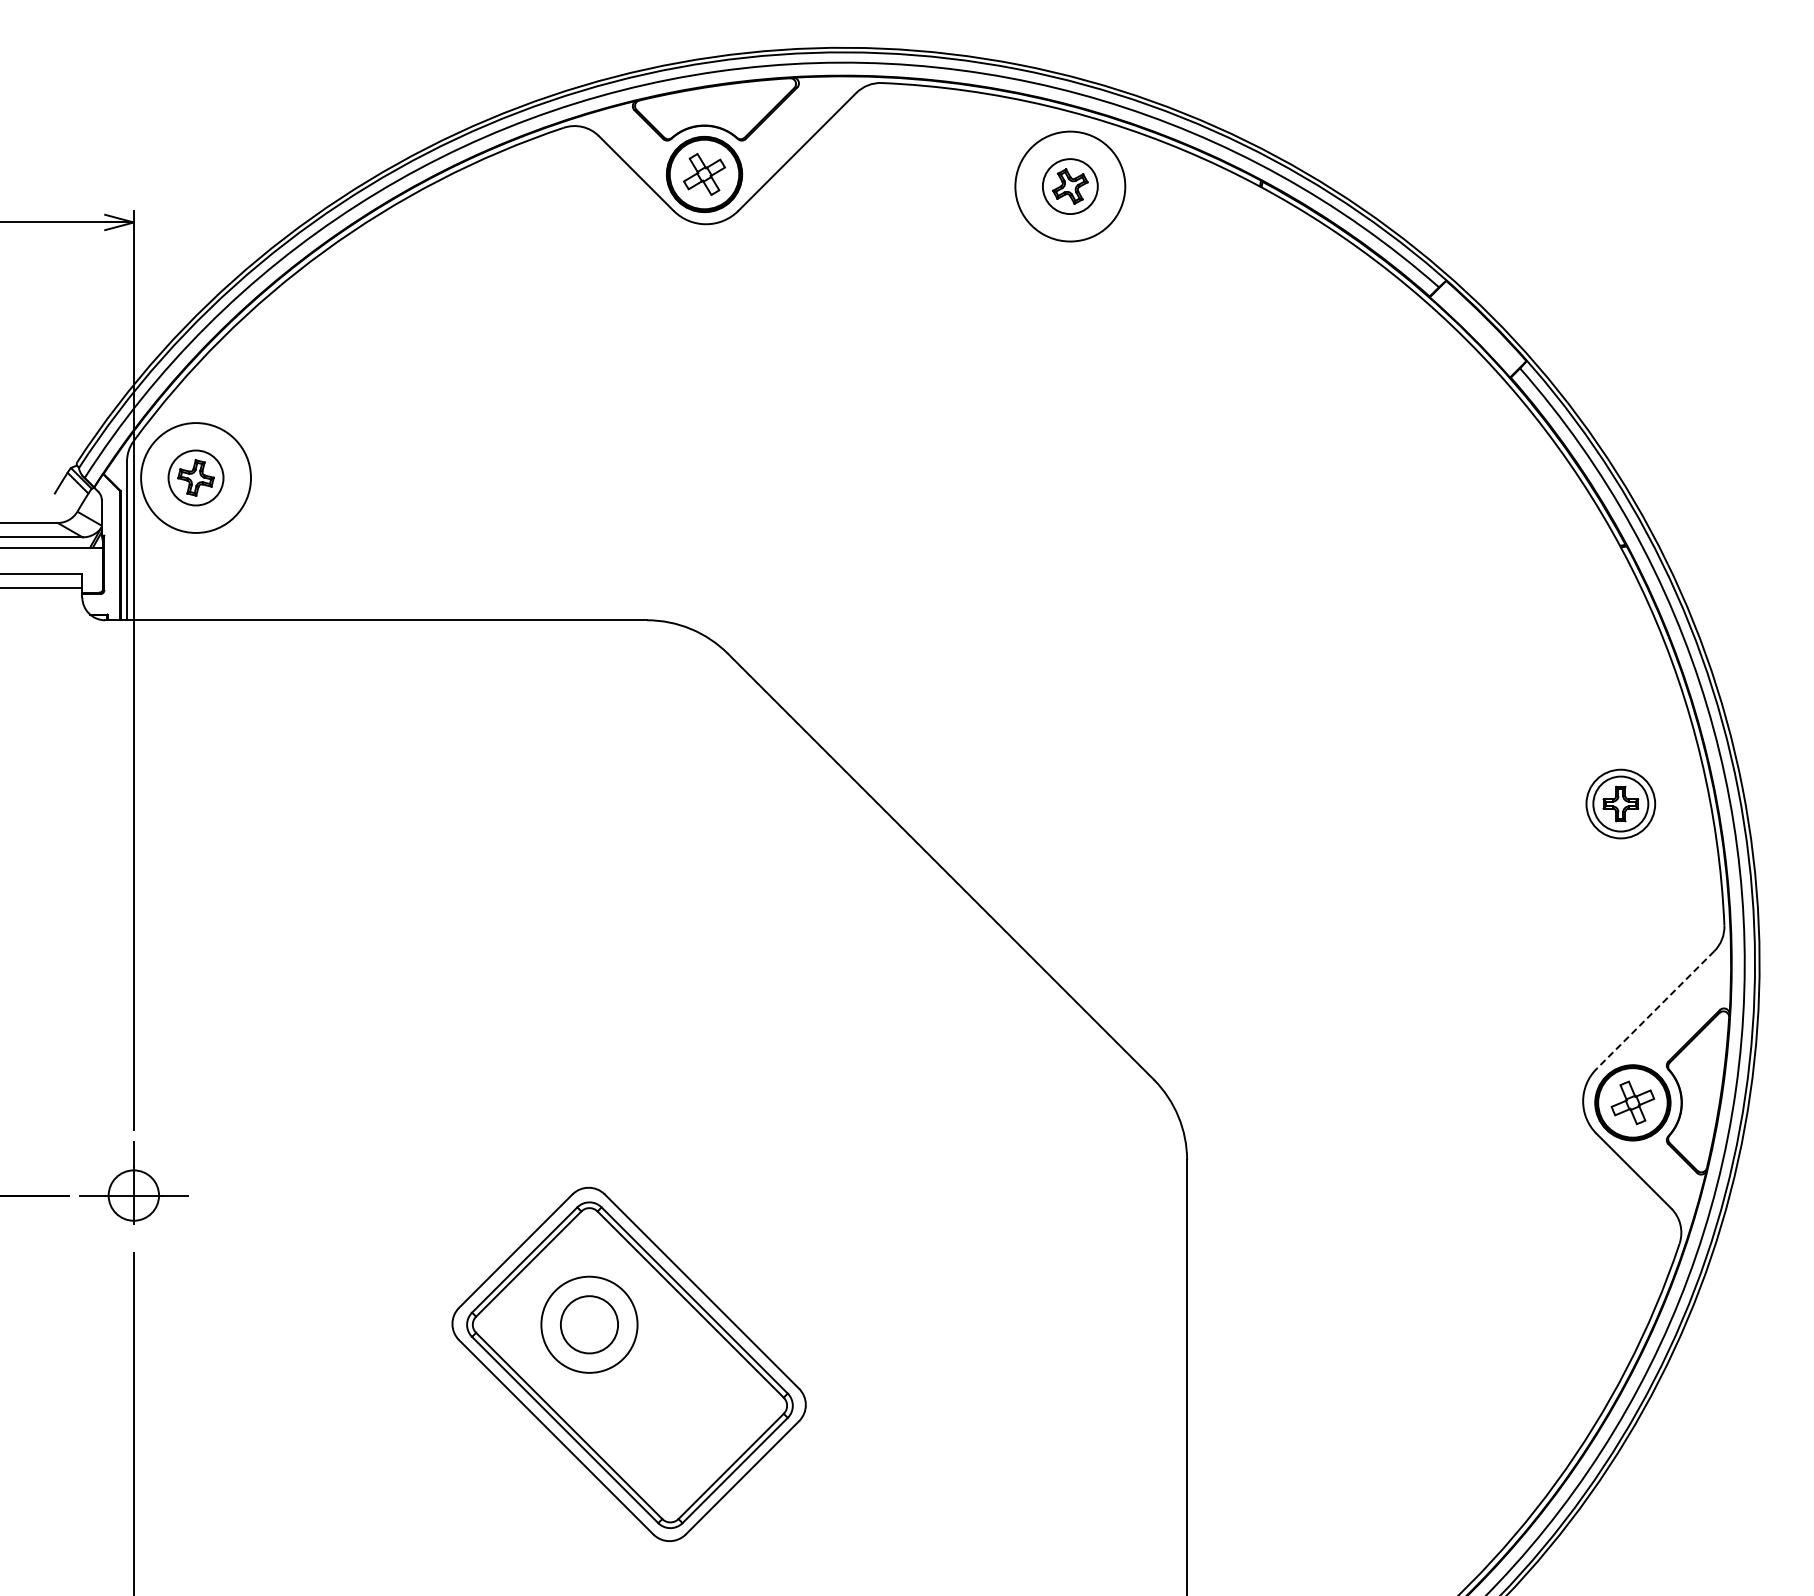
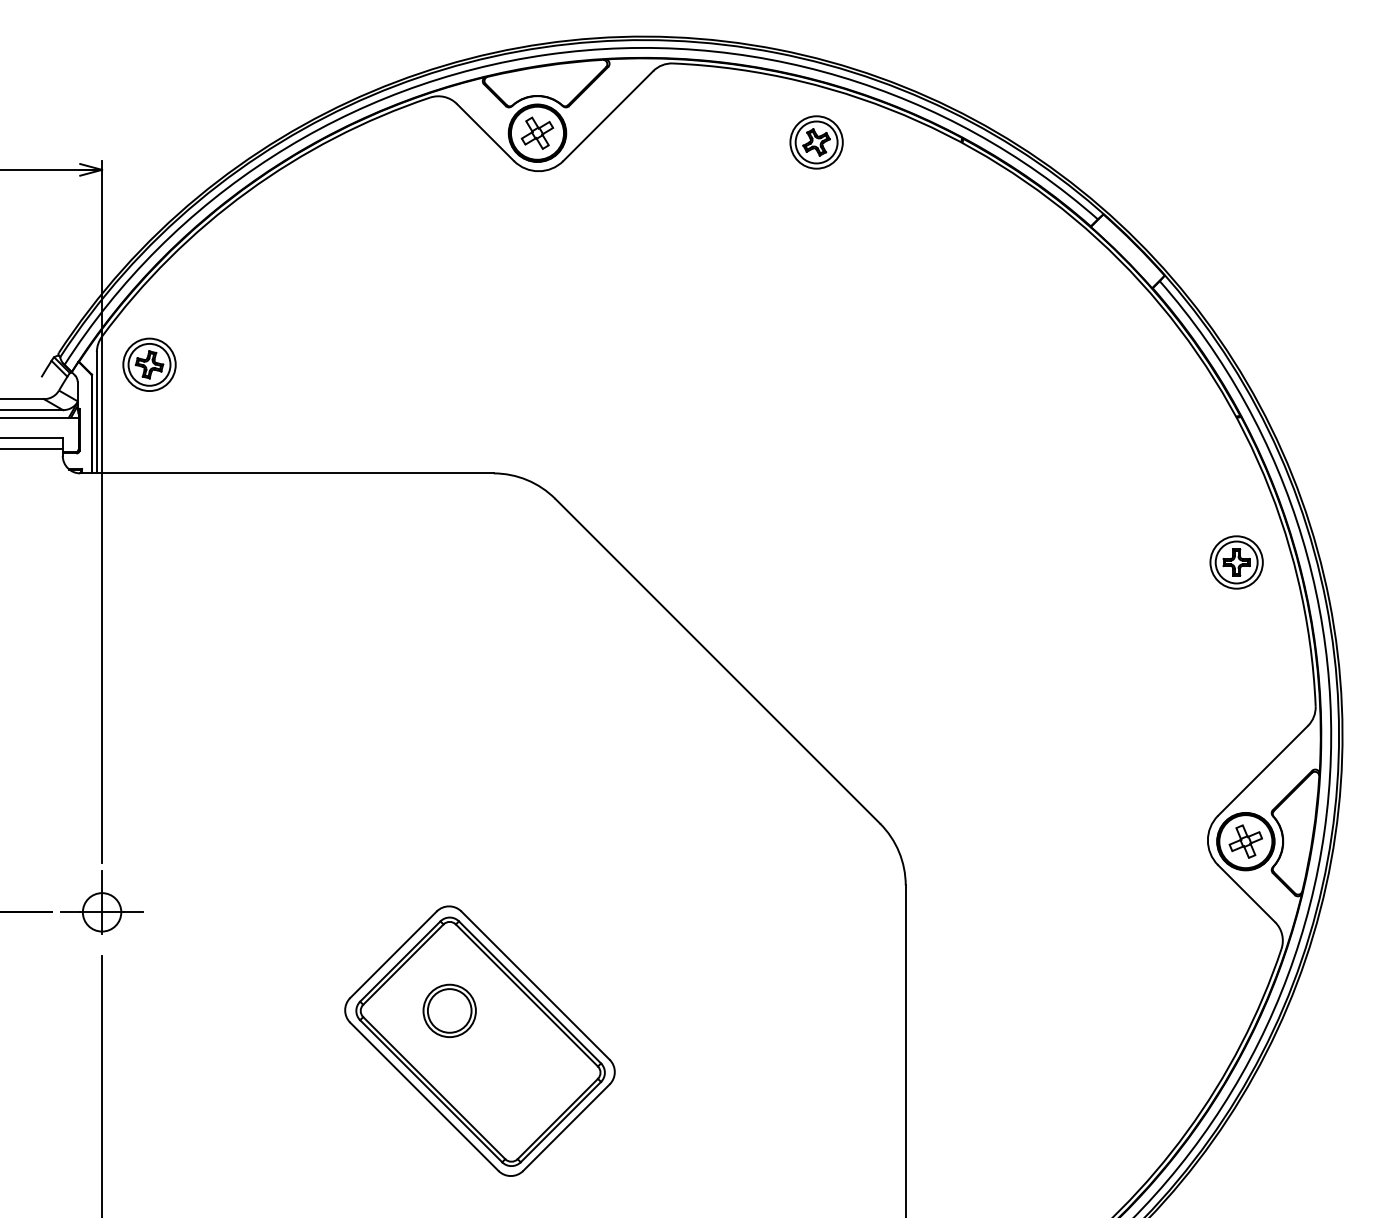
circle: (1070, 186) -> (816, 142), size x0.62
circle: (195, 477) -> (149, 364), size x0.62
part: (1620, 803) -> (1236, 562), moved
line: (1655, 1010) -> (1263, 771), dashed -> solid
circle: (589, 1324) -> (449, 1010), size x0.71

